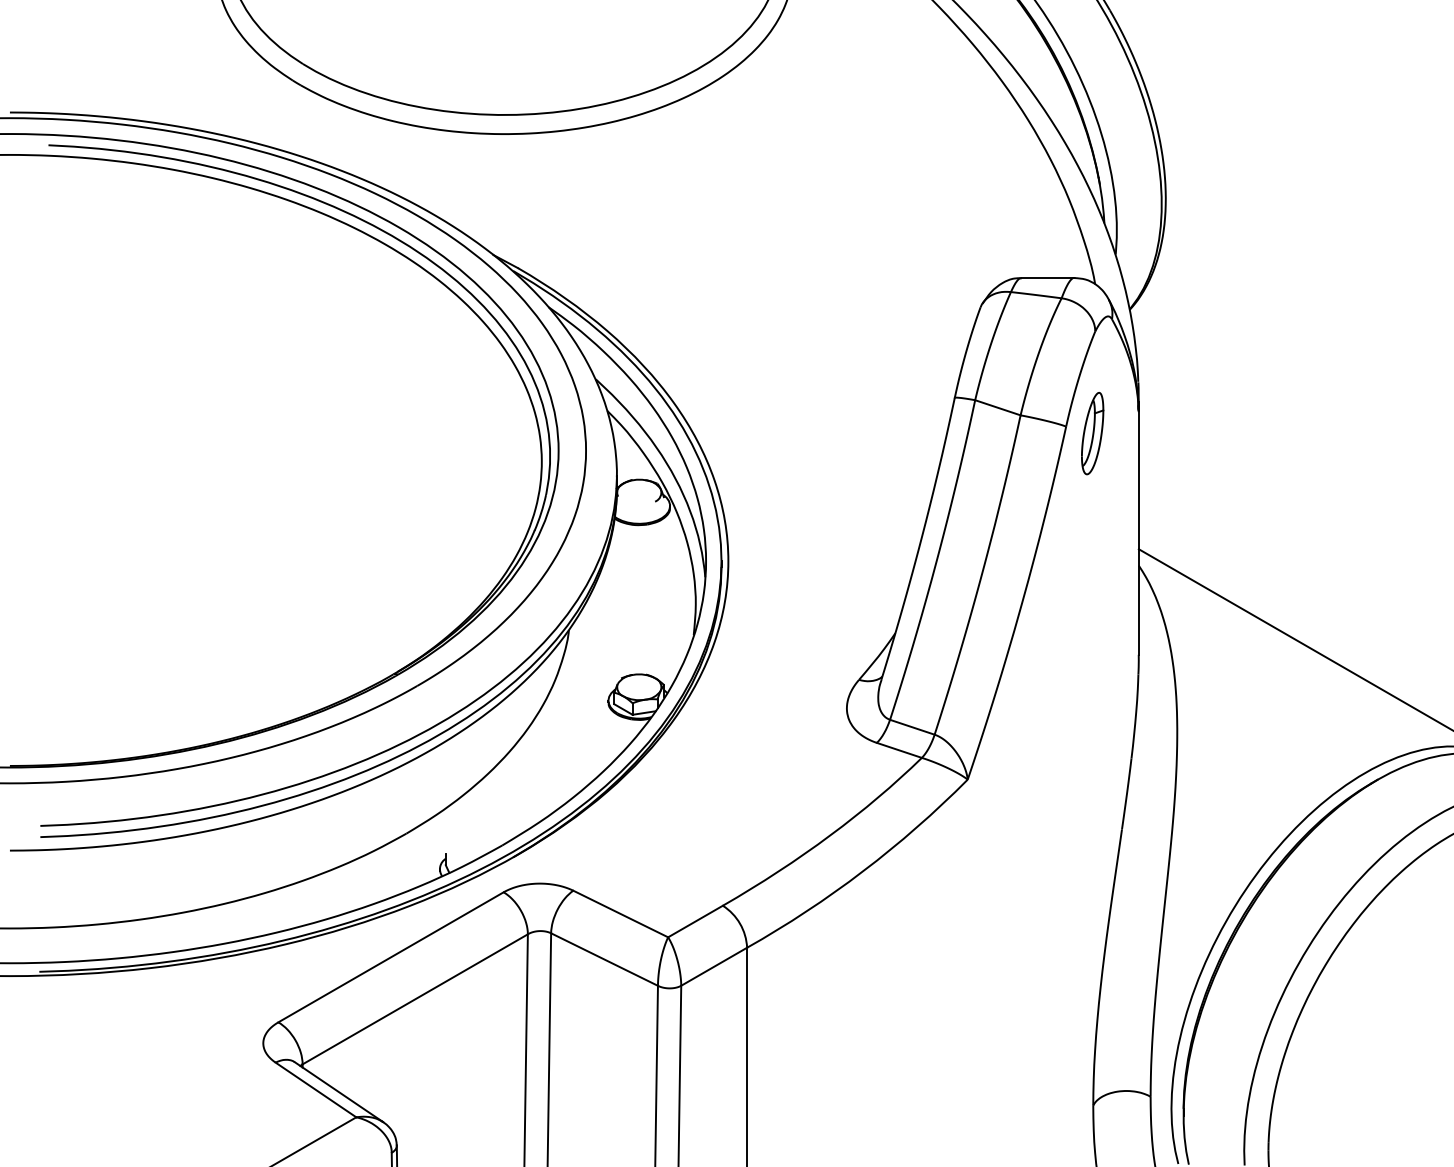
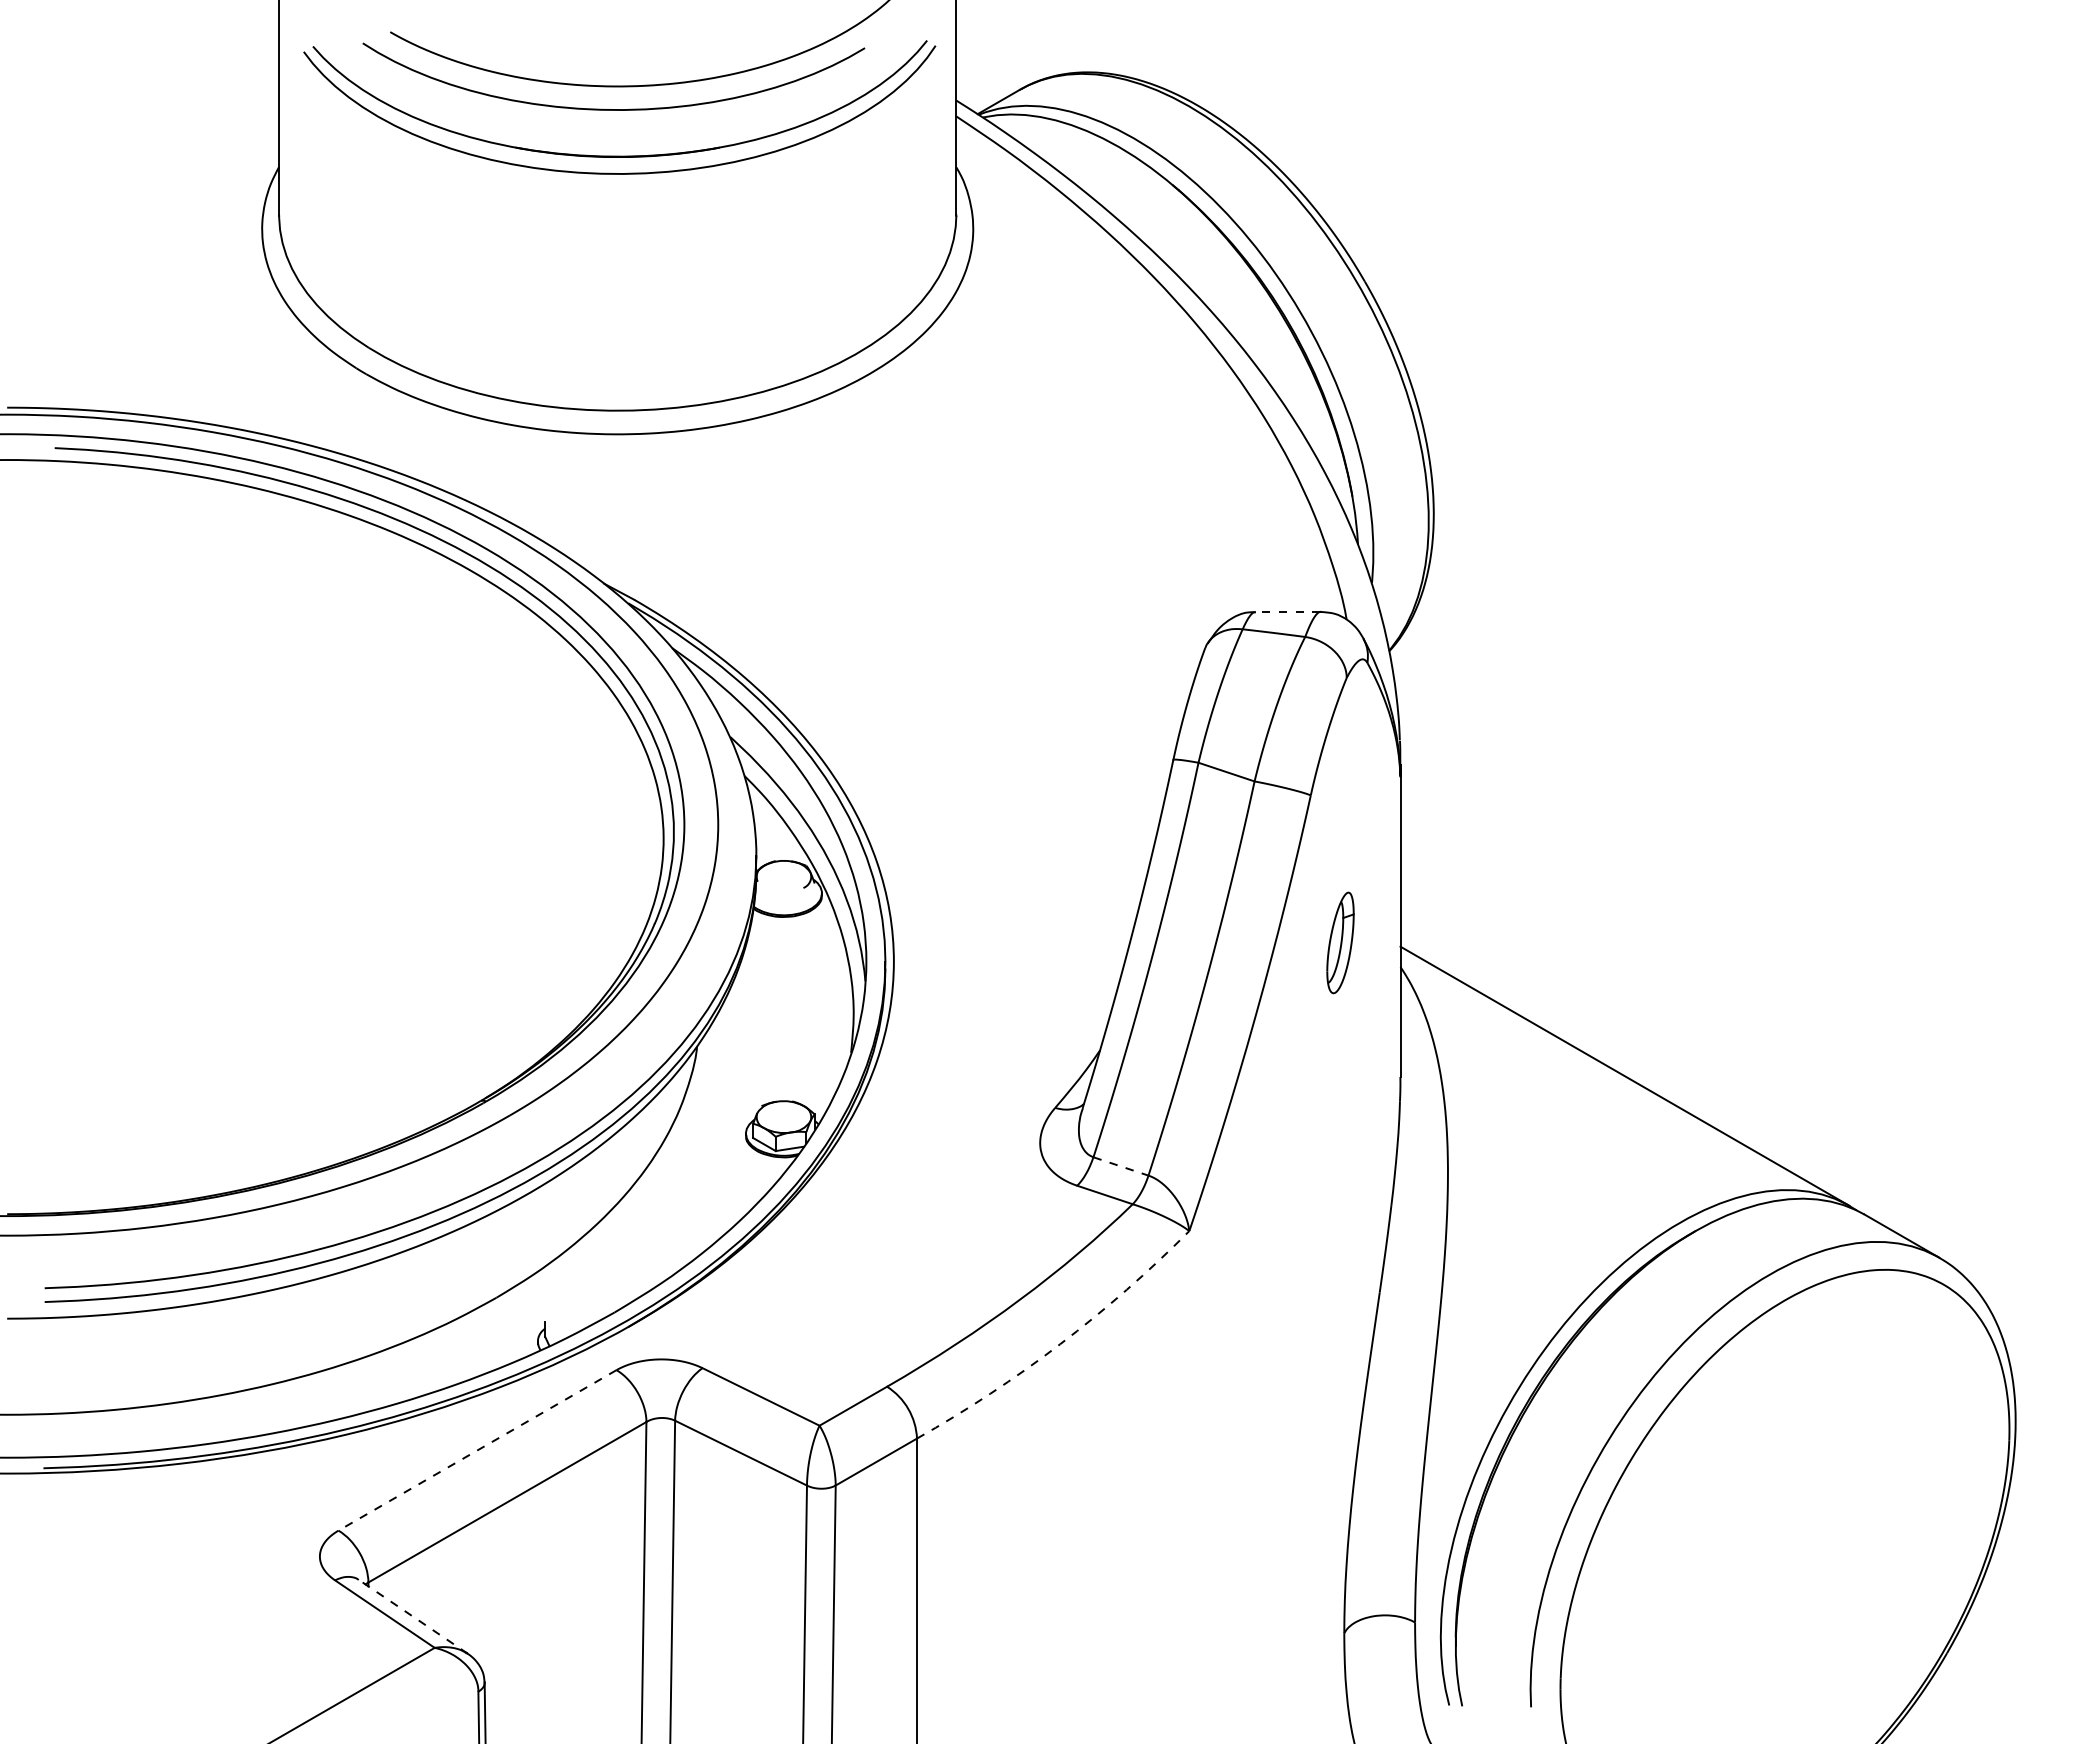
line: (1048, 277) -> (1288, 611), solid -> dashed
part: (1092, 433) -> (1340, 942), moved
line: (911, 727) -> (1120, 1166), solid -> dashed
arc: (863, 871) -> (1060, 1344), solid -> dashed
line: (391, 957) -> (477, 1450), solid -> dashed
line: (339, 1091) -> (413, 1616), solid -> dashed

